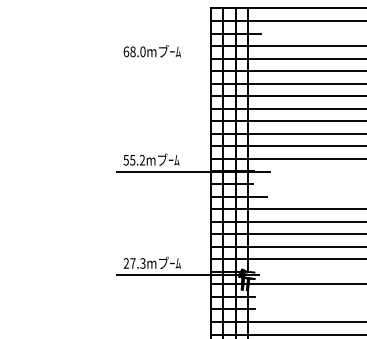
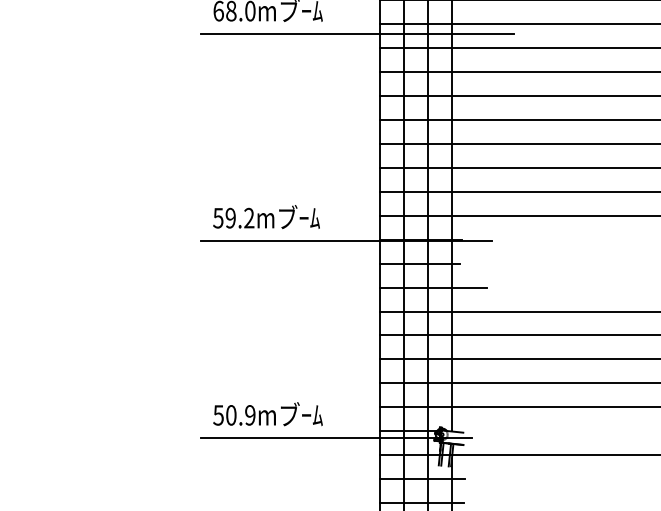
line: (199, 63) -> (358, 33), added
text: (132, 159) -> (230, 216), 55.2m -> 59.2m
text: (134, 263) -> (234, 415), 27.3m -> 50.9m

